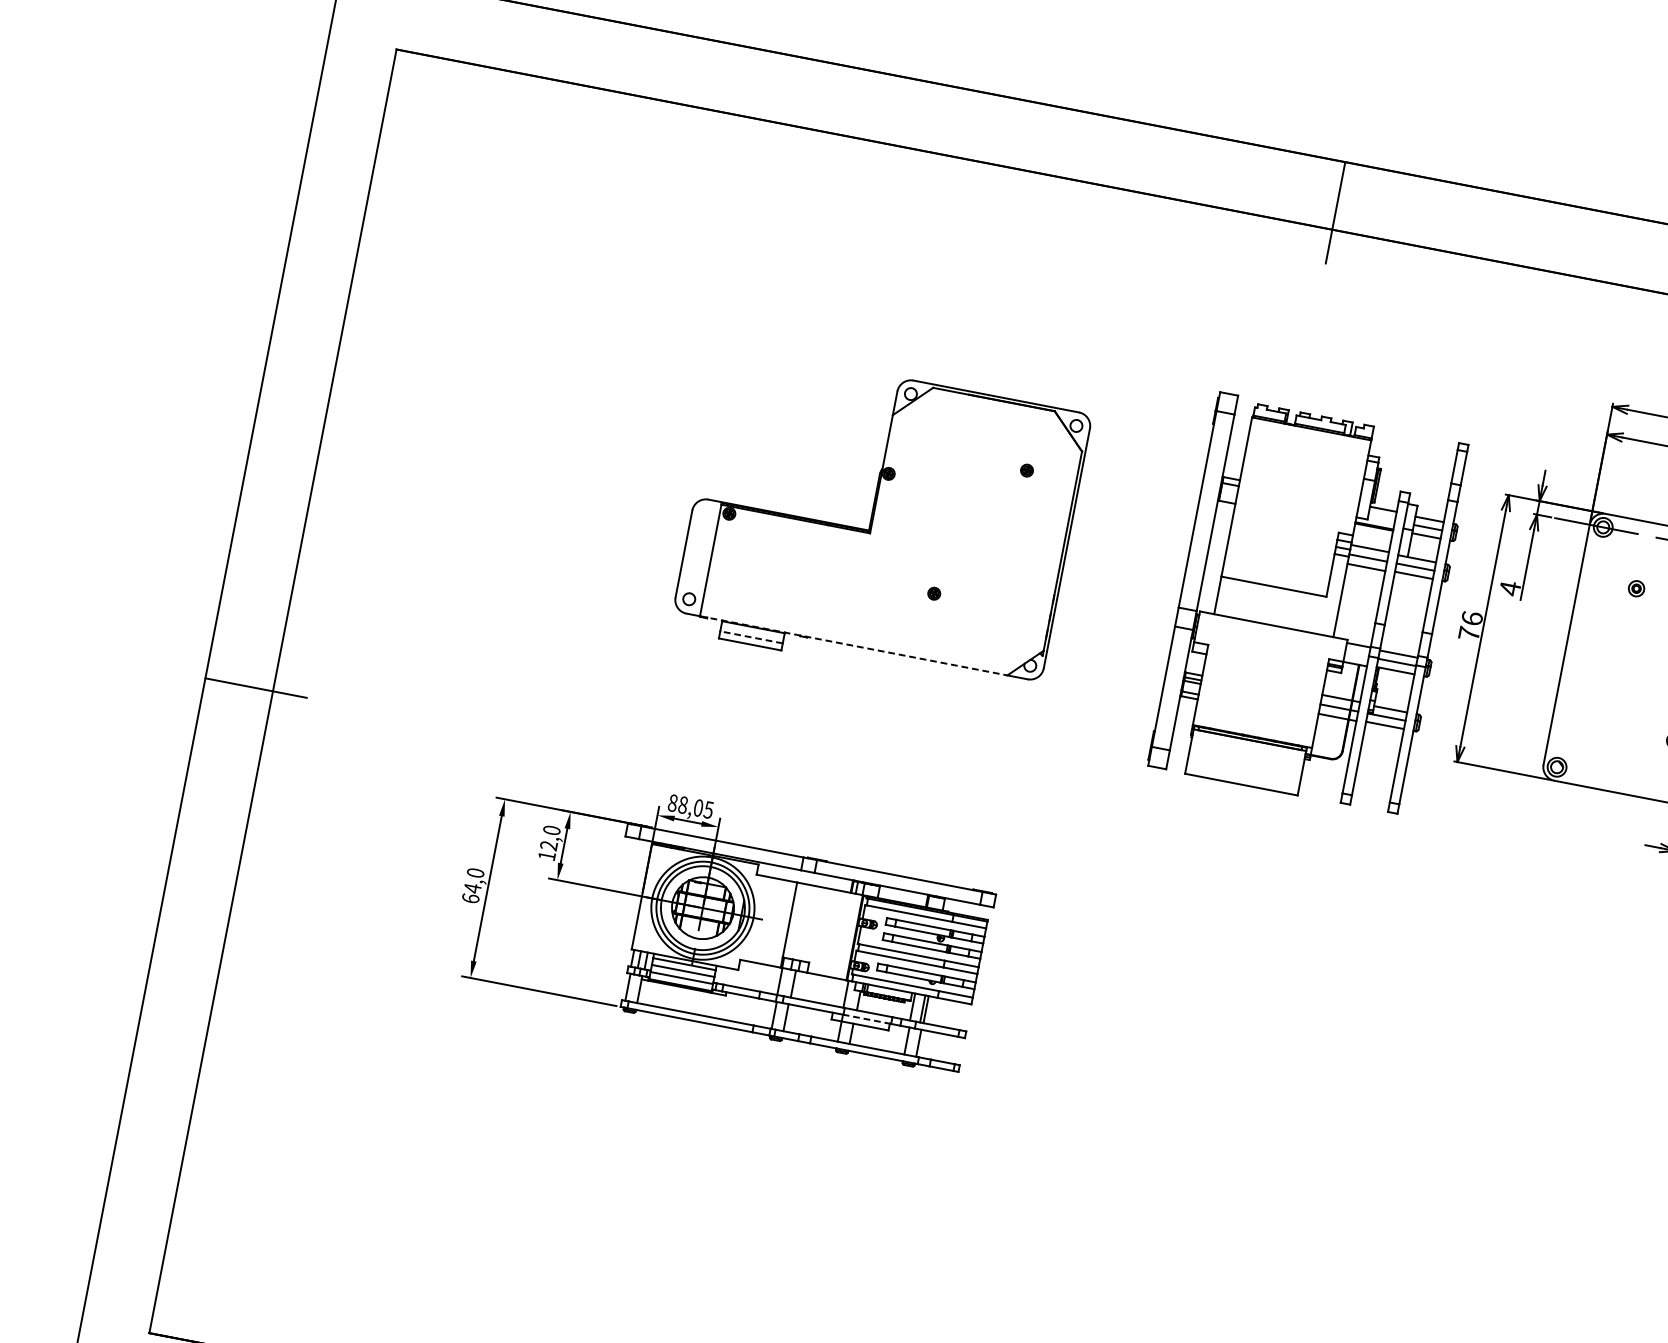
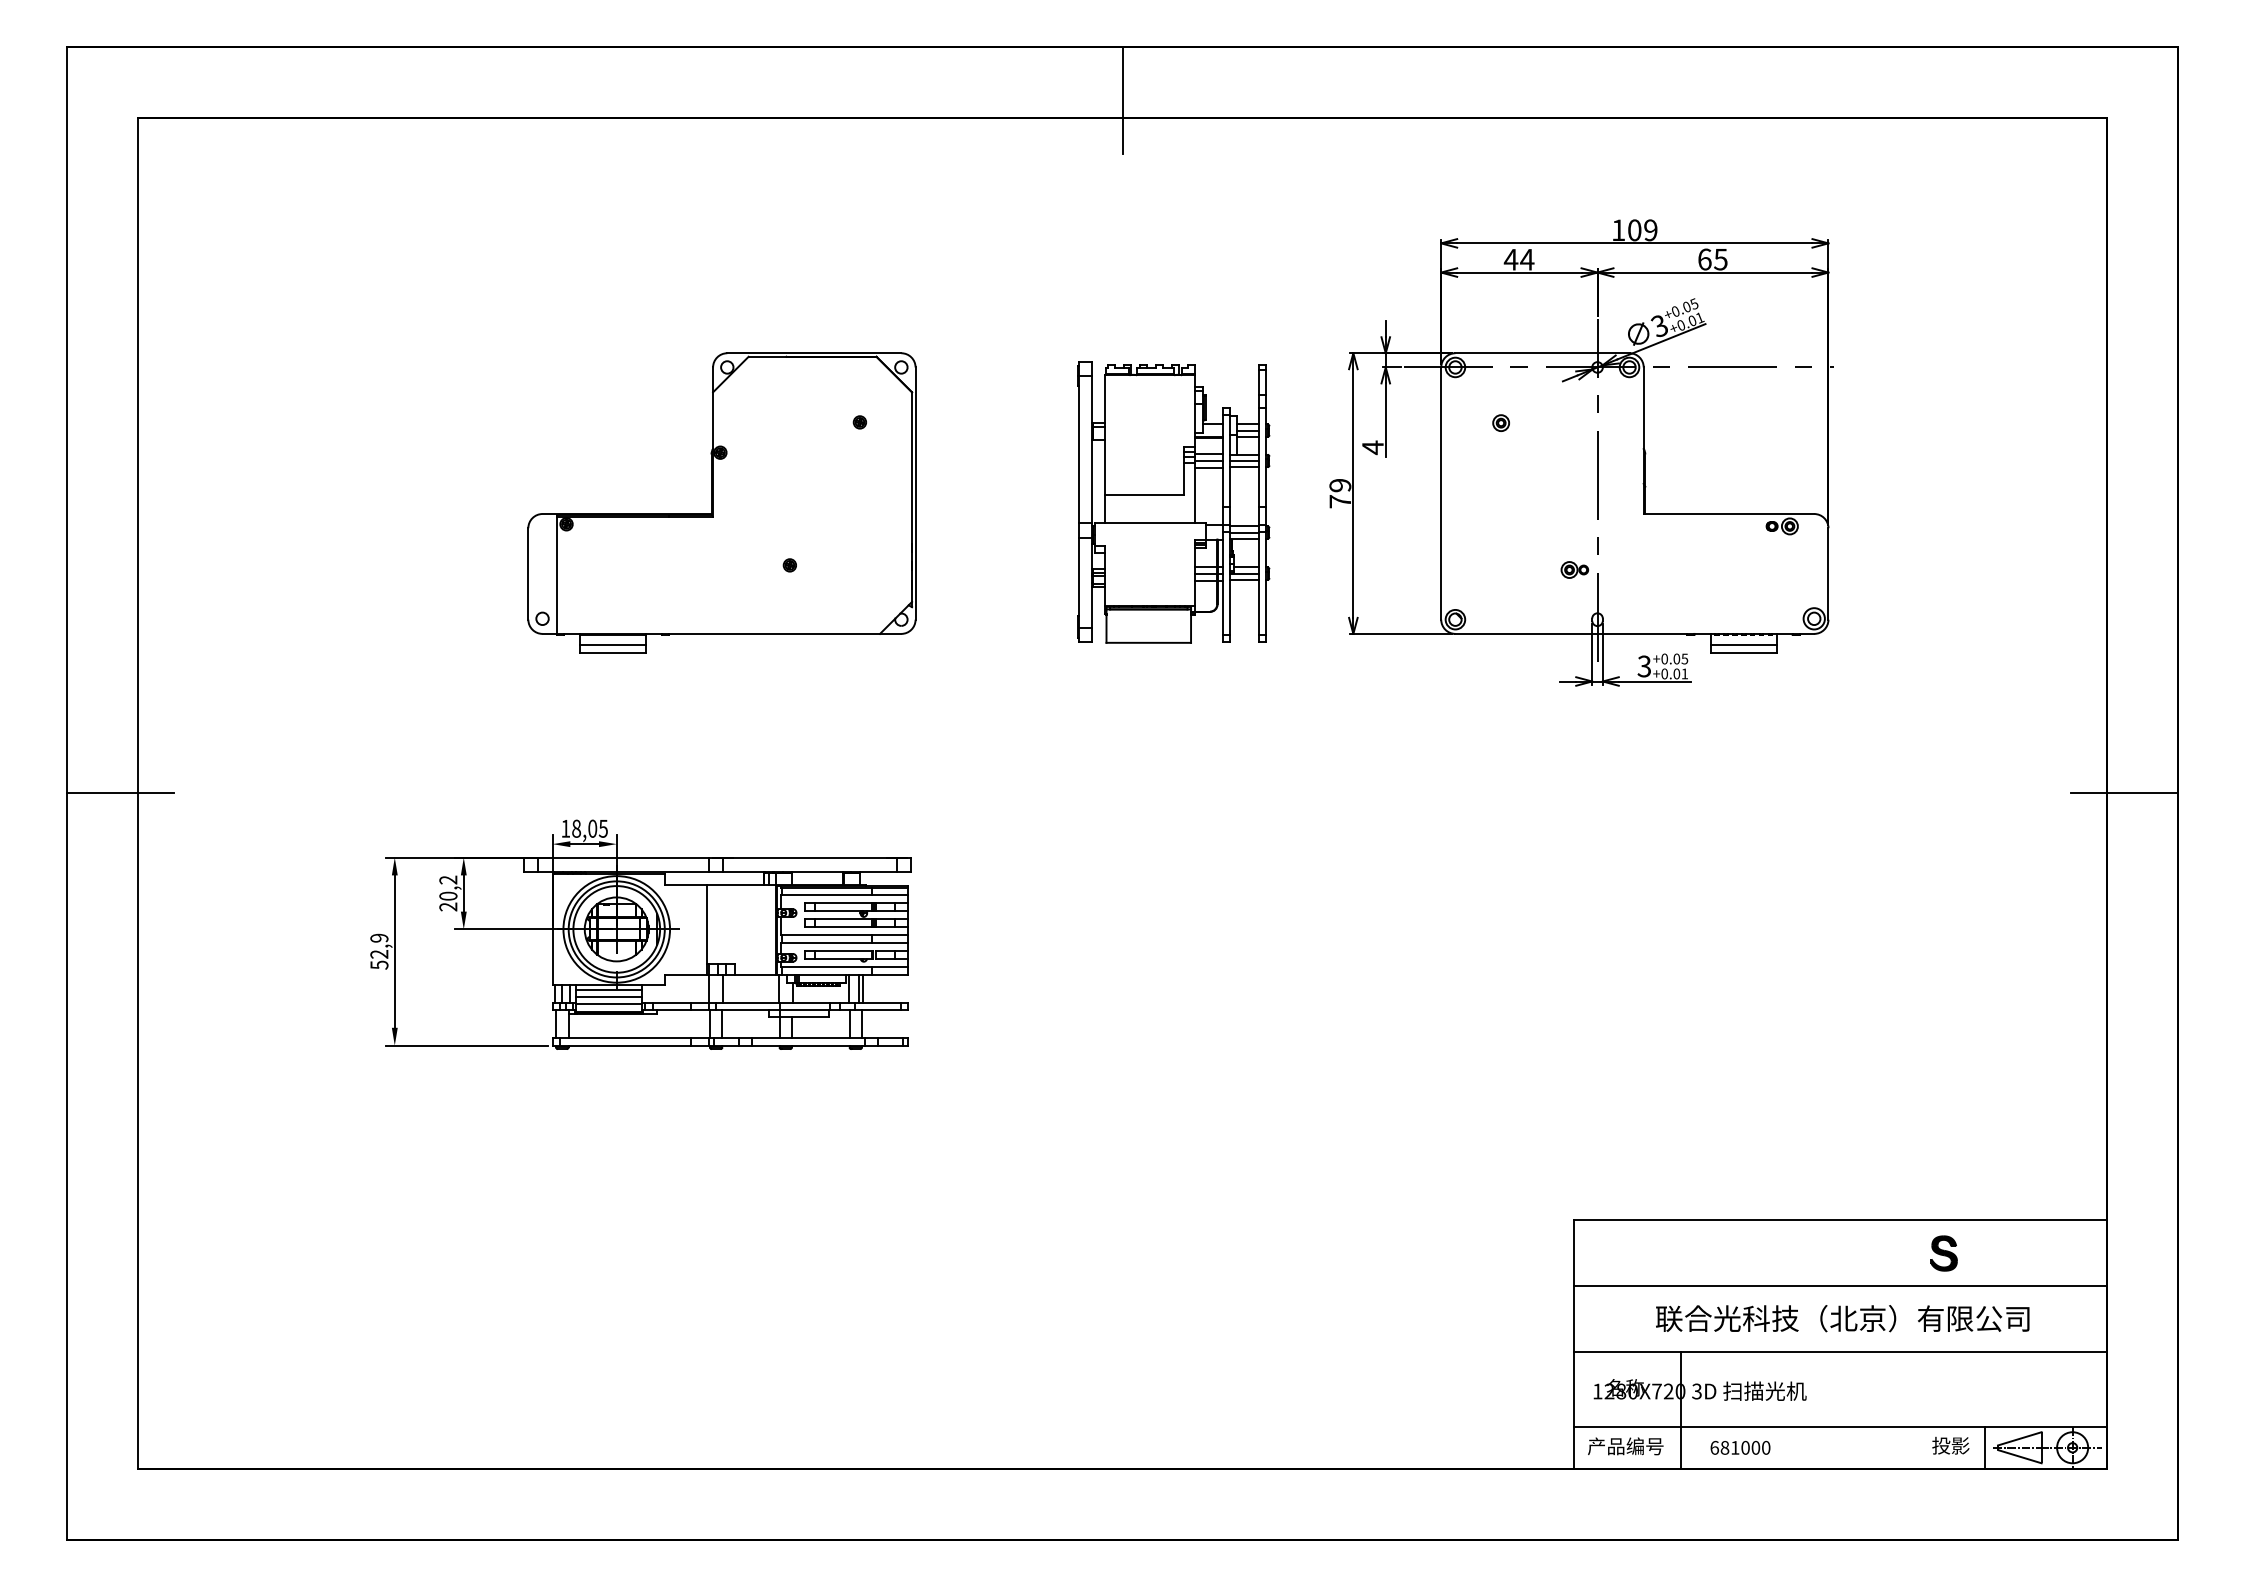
part: (1310, 604) -> (1173, 502), size x0.71
text: (1472, 618) -> (1340, 485), 76 -> 79
line: (751, 637) -> (613, 645), dashed -> solid
line: (853, 645) -> (718, 633), dashed -> solid
text: (672, 802) -> (565, 828), 88,05 -> 18,05
text: (549, 843) -> (448, 893), 12,0 -> 20,2
text: (473, 885) -> (379, 951), 64,0 -> 52,9
line: (866, 1019) -> (804, 1010), dashed -> solid

